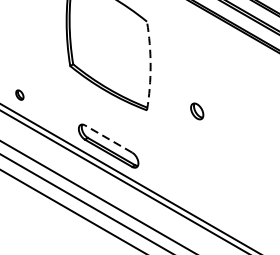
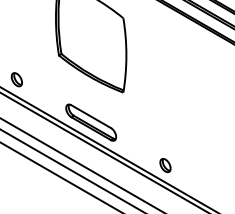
arc: (150, 66) -> (126, 55), dashed -> solid
part: (19, 94) -> (16, 79), size x1.67
part: (197, 111) -> (165, 165), moved
line: (109, 138) -> (91, 116), dashed -> solid

